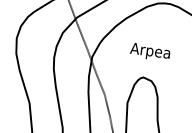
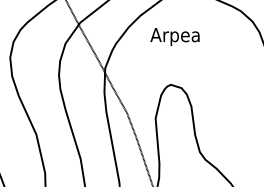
text: (149, 51) -> (174, 36), moved

